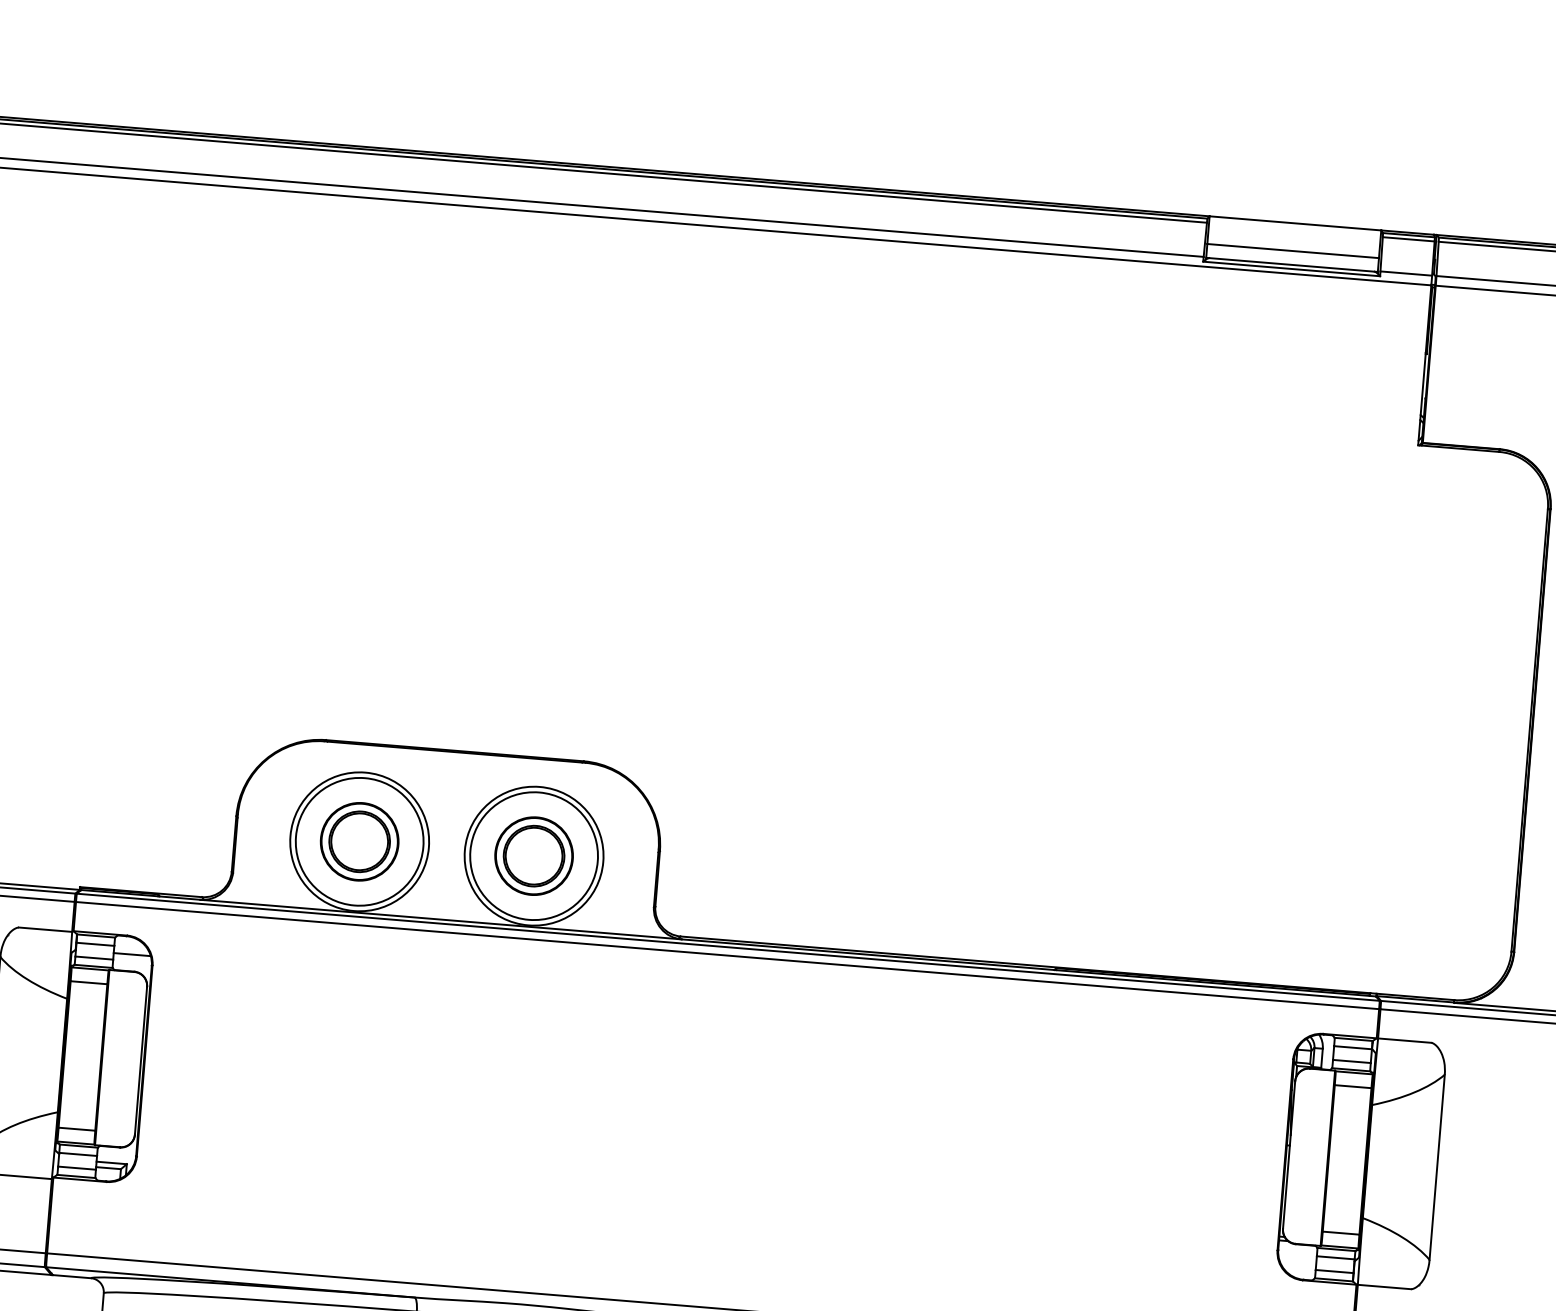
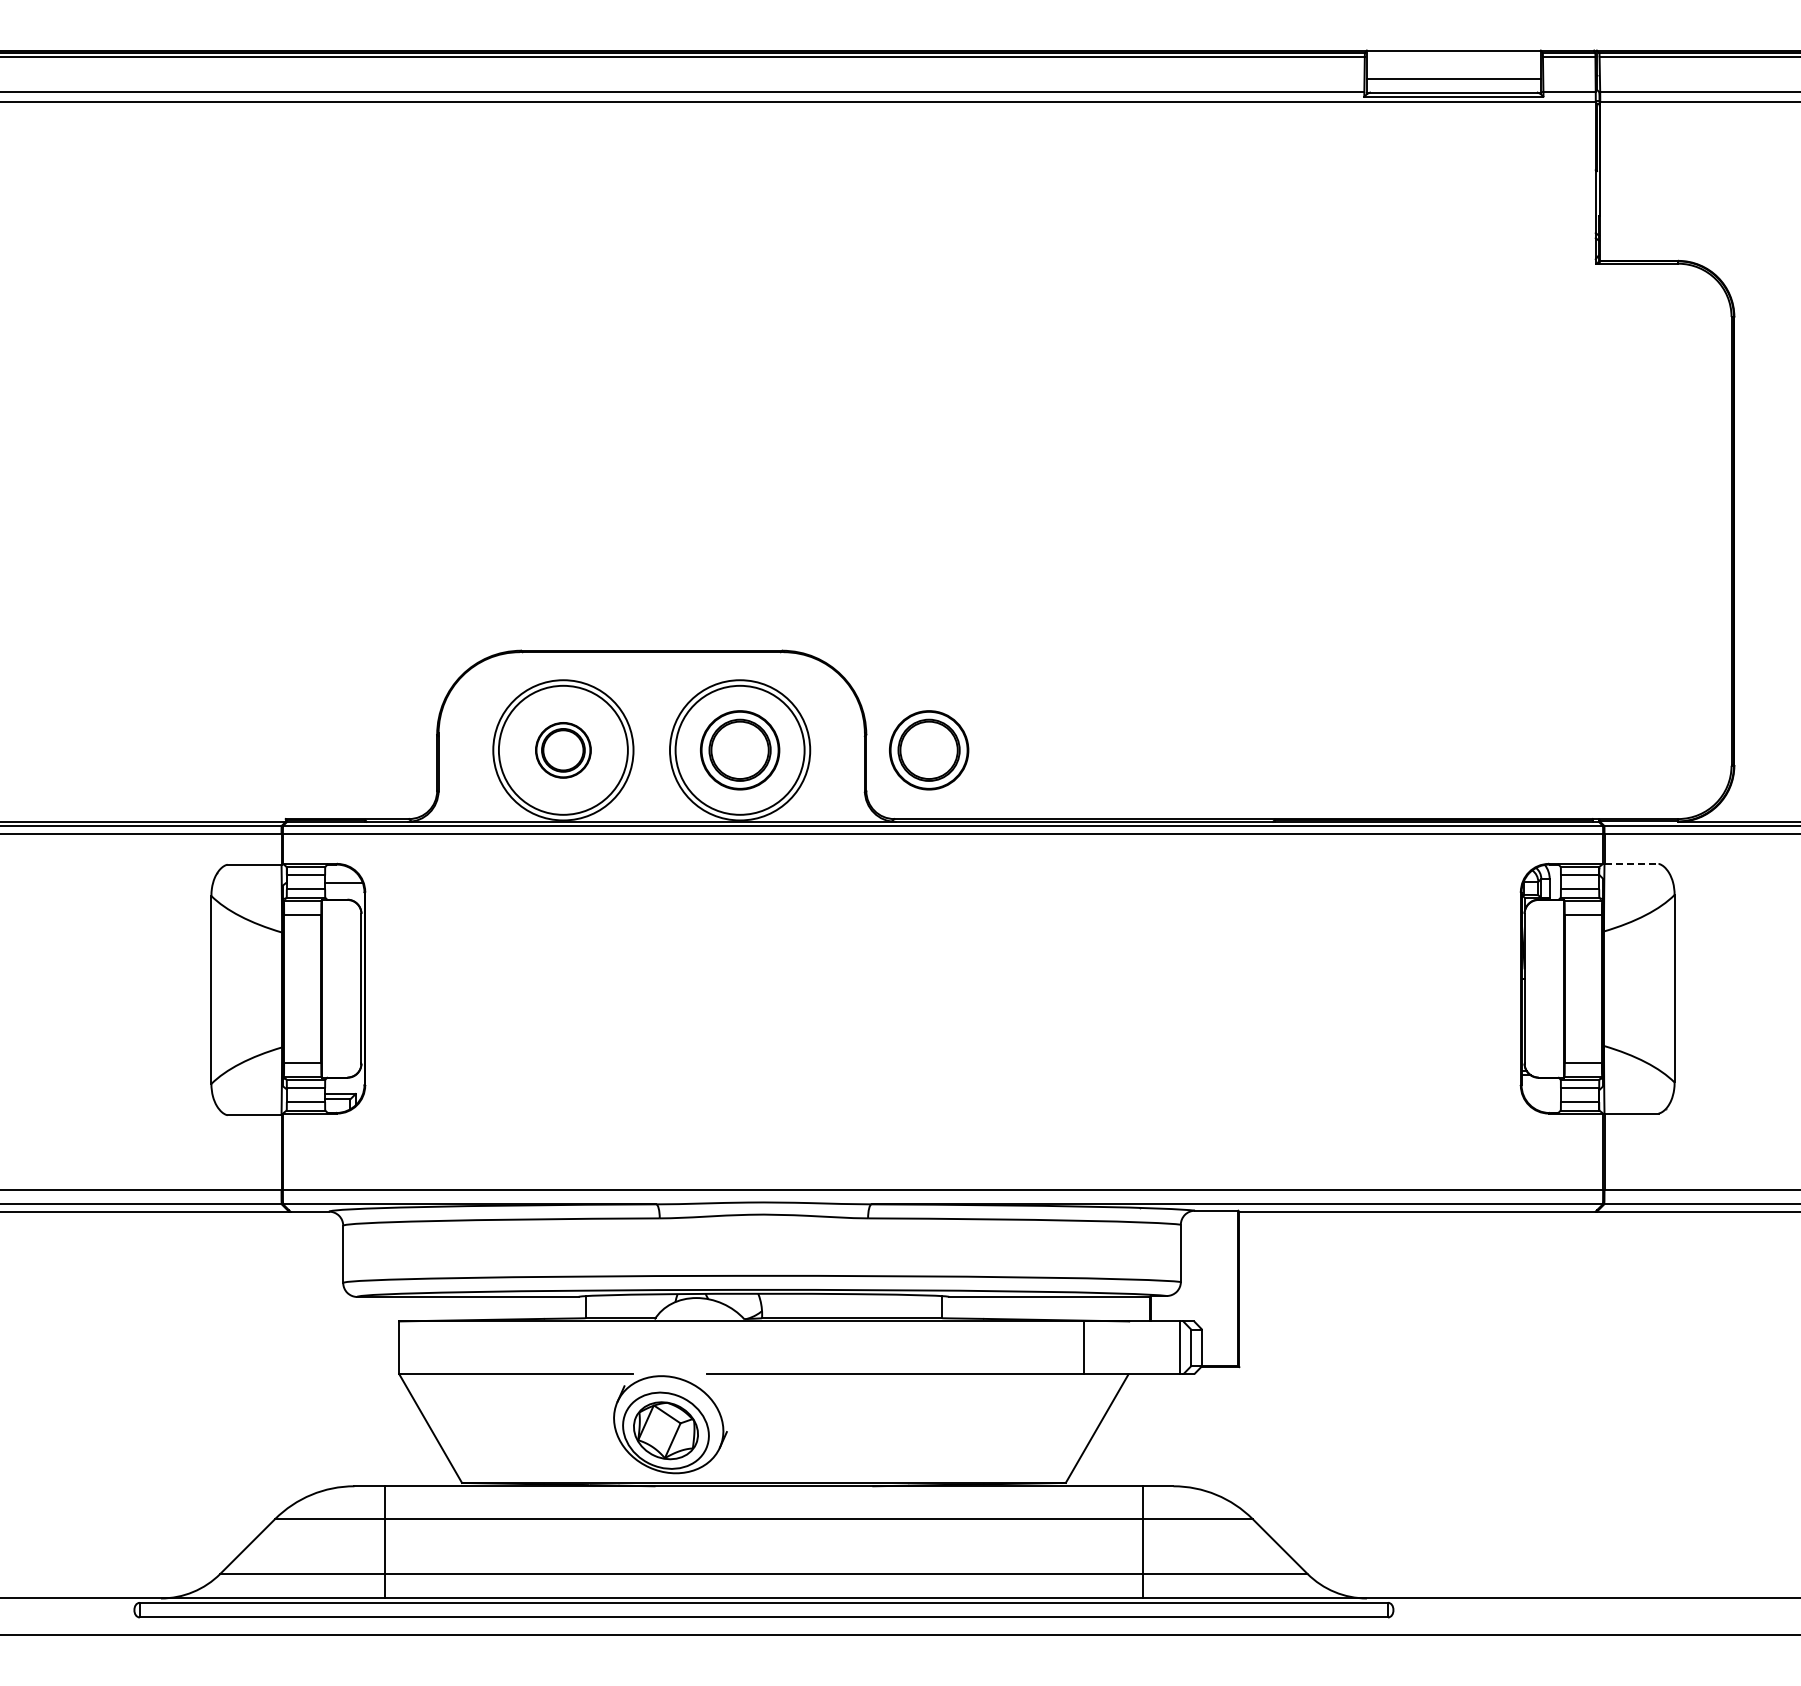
part: (359, 841) -> (563, 750), size x0.7
part: (721, 871) -> (929, 750), added
line: (1405, 1040) -> (1632, 863), solid -> dashed

